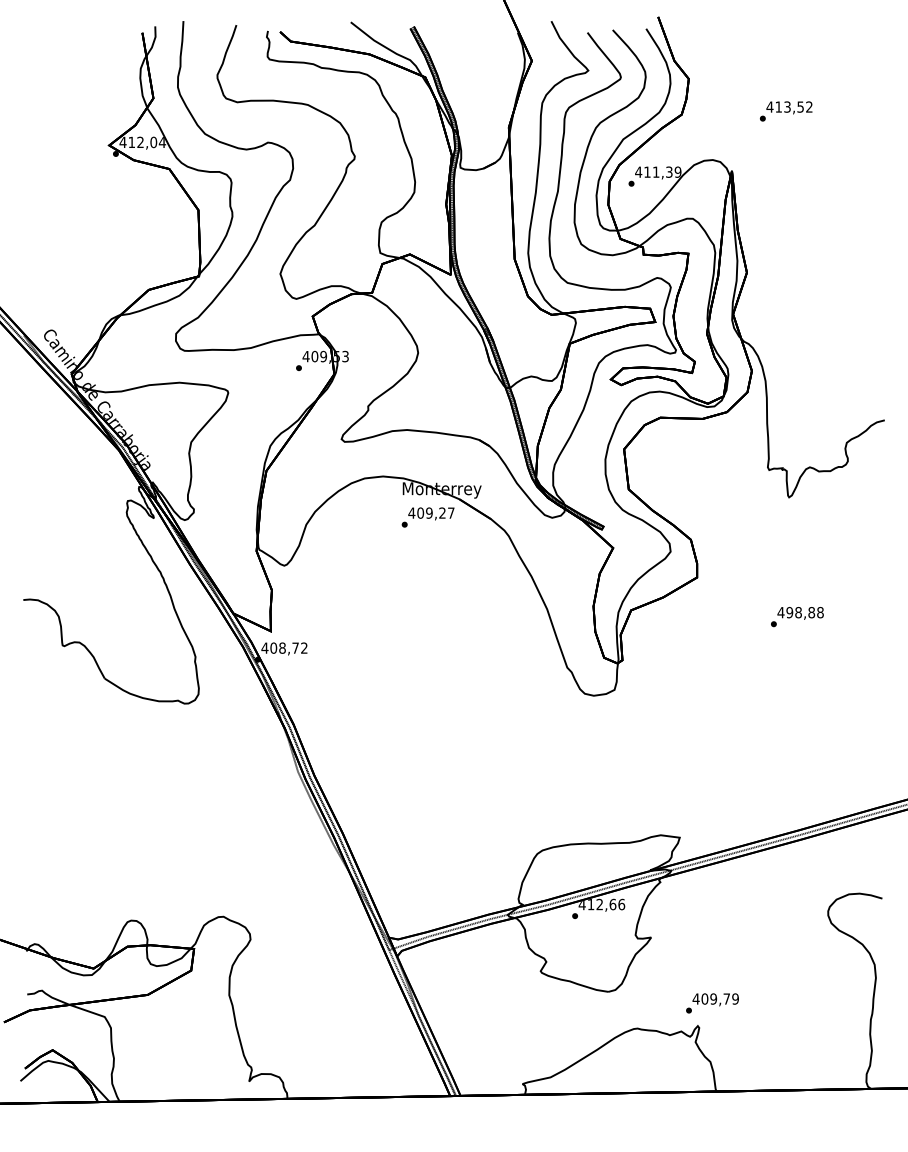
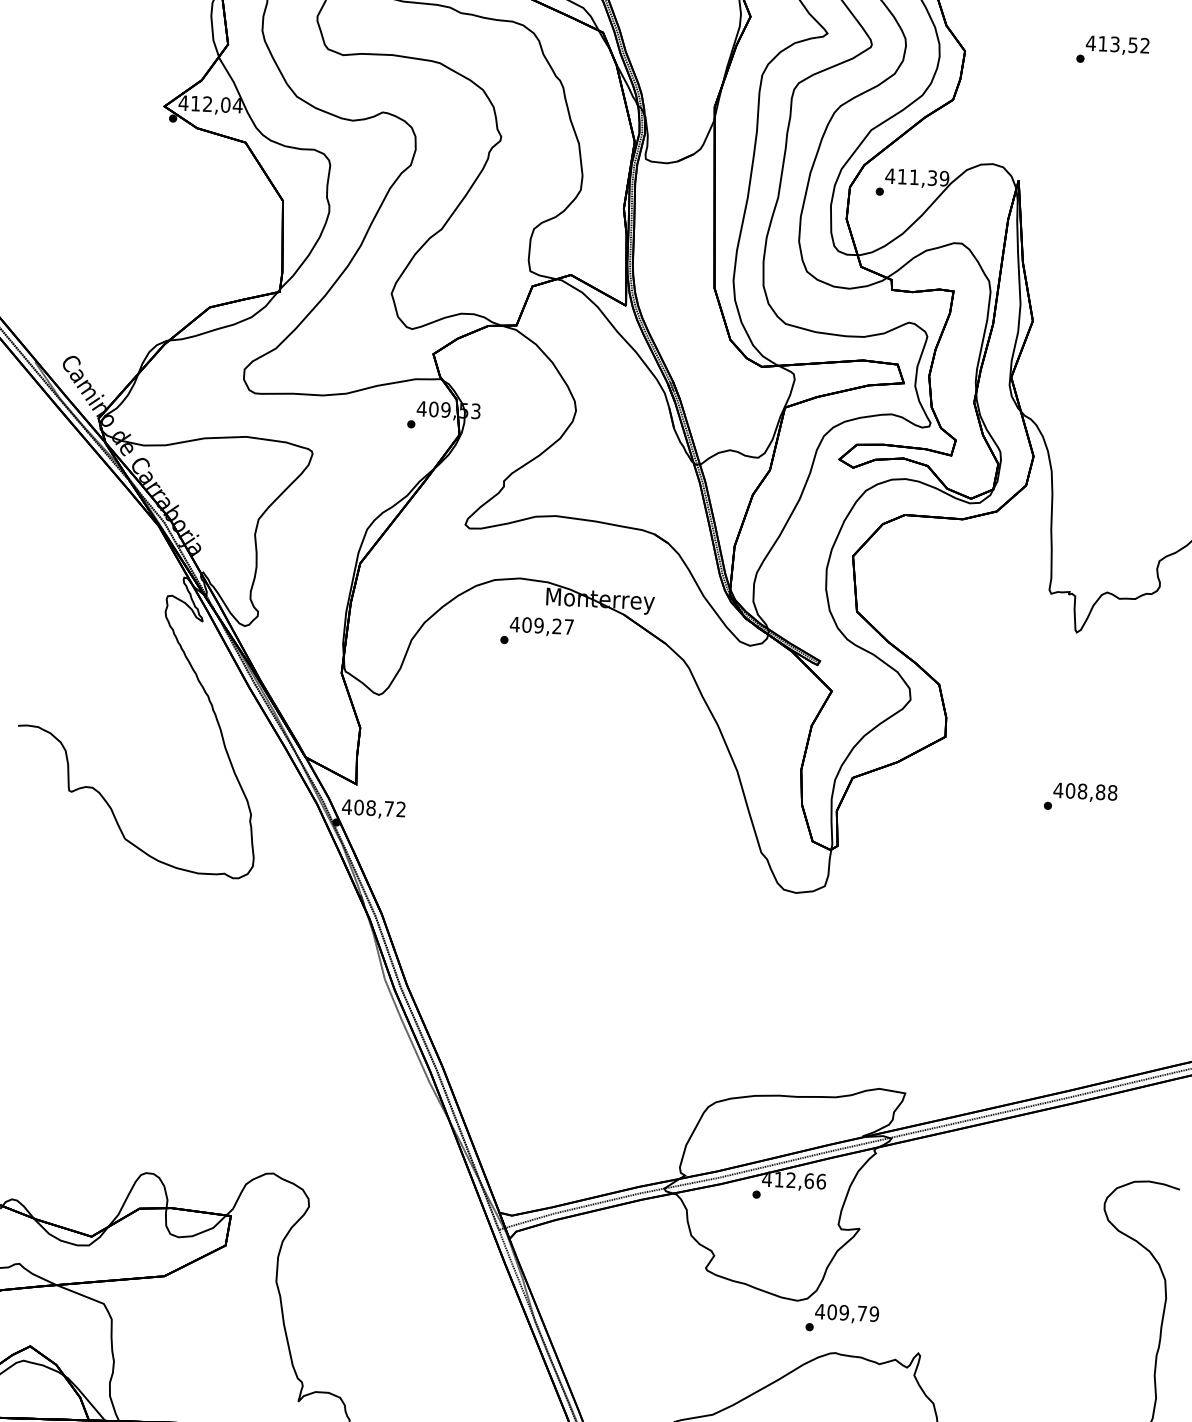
text: (786, 111) -> (1113, 50), moved
text: (427, 517) -> (536, 631), moved
text: (789, 612) -> (1070, 790), 498,88 -> 408,88
text: (712, 1003) -> (842, 1318), moved

